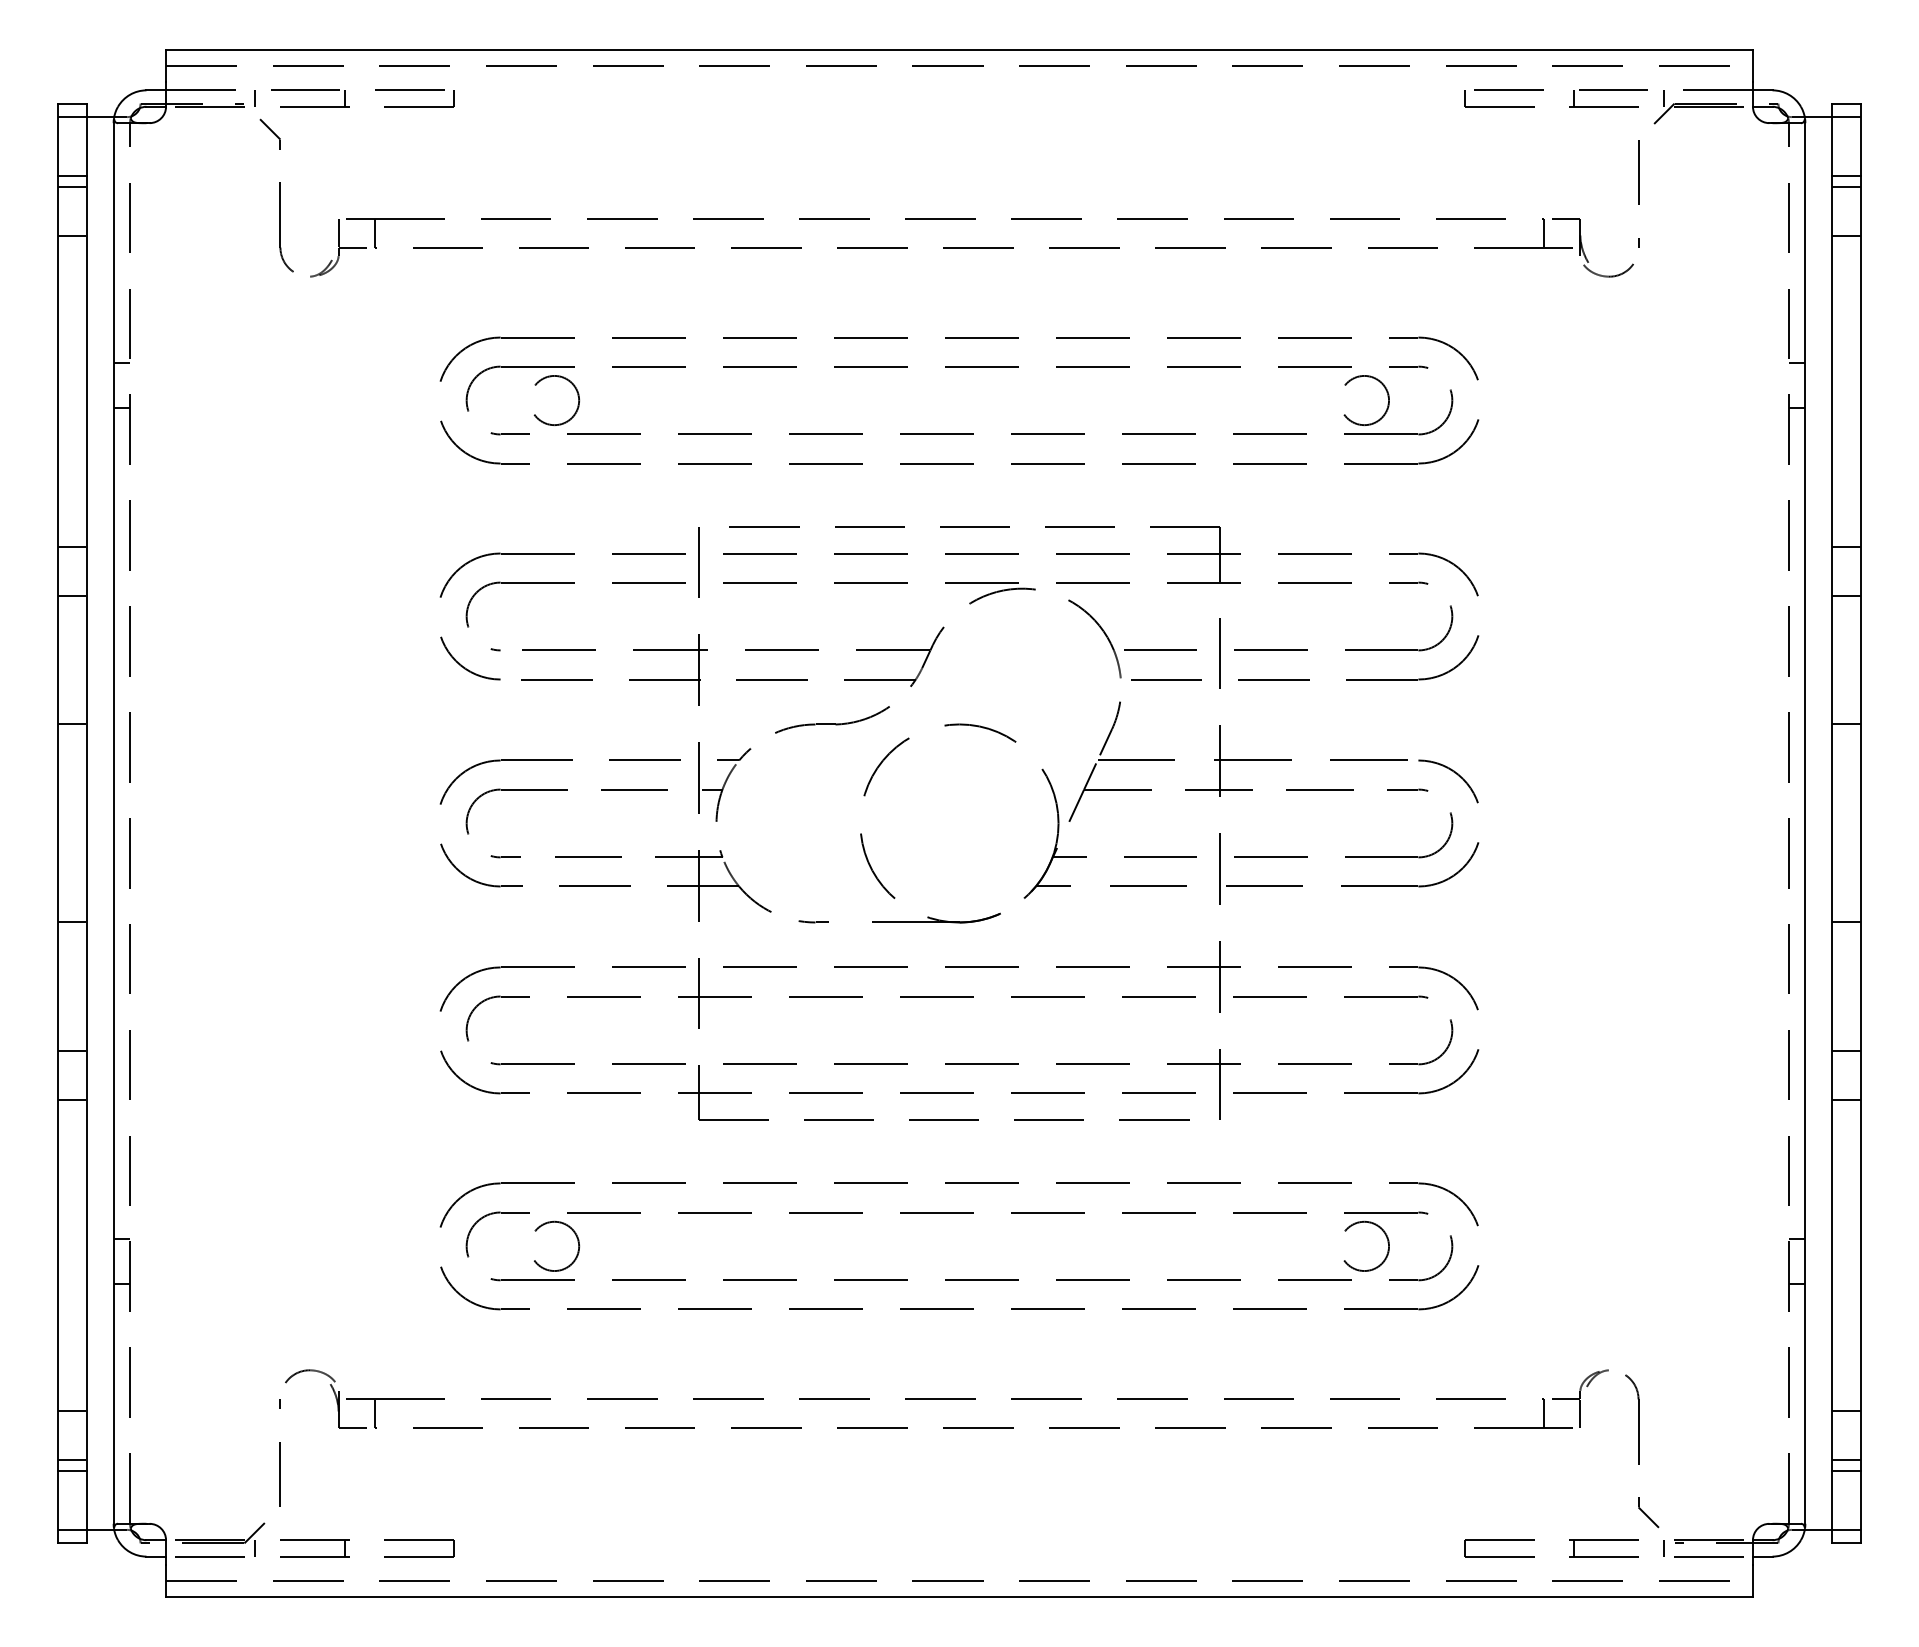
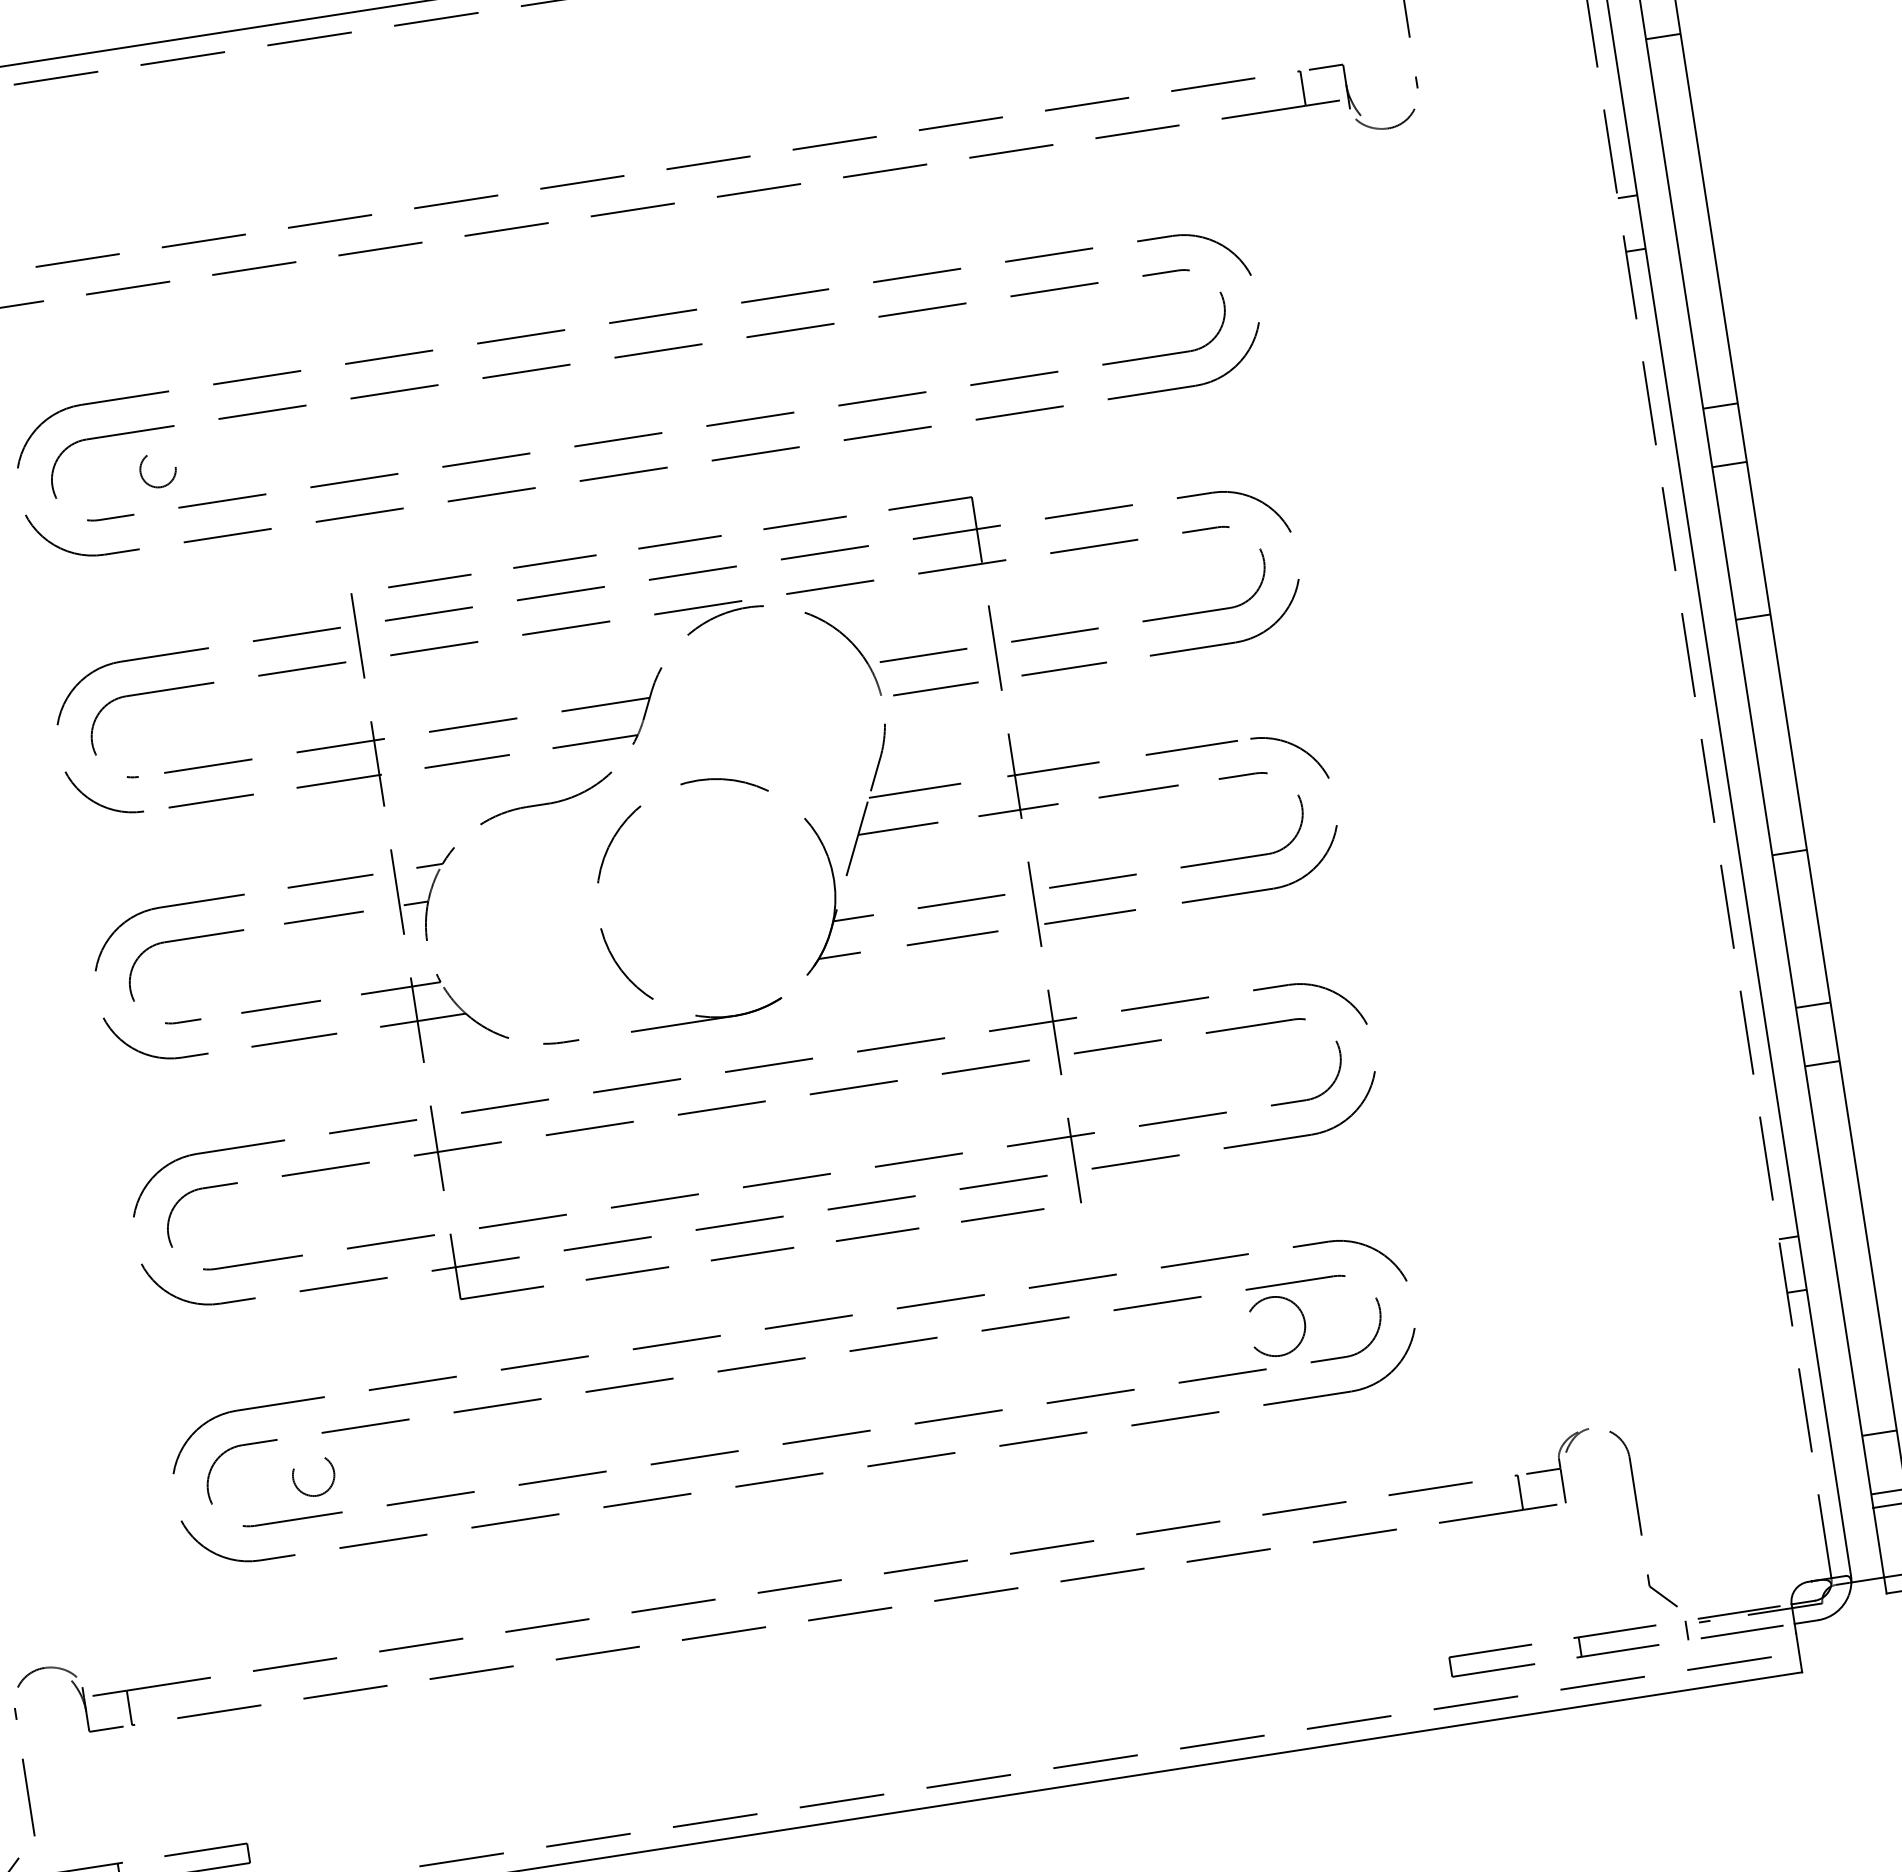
circle: (556, 400) -> (159, 469), size x0.6
circle: (1366, 400) -> (1122, 320), removed
circle: (557, 1245) -> (315, 1473), size x0.7

